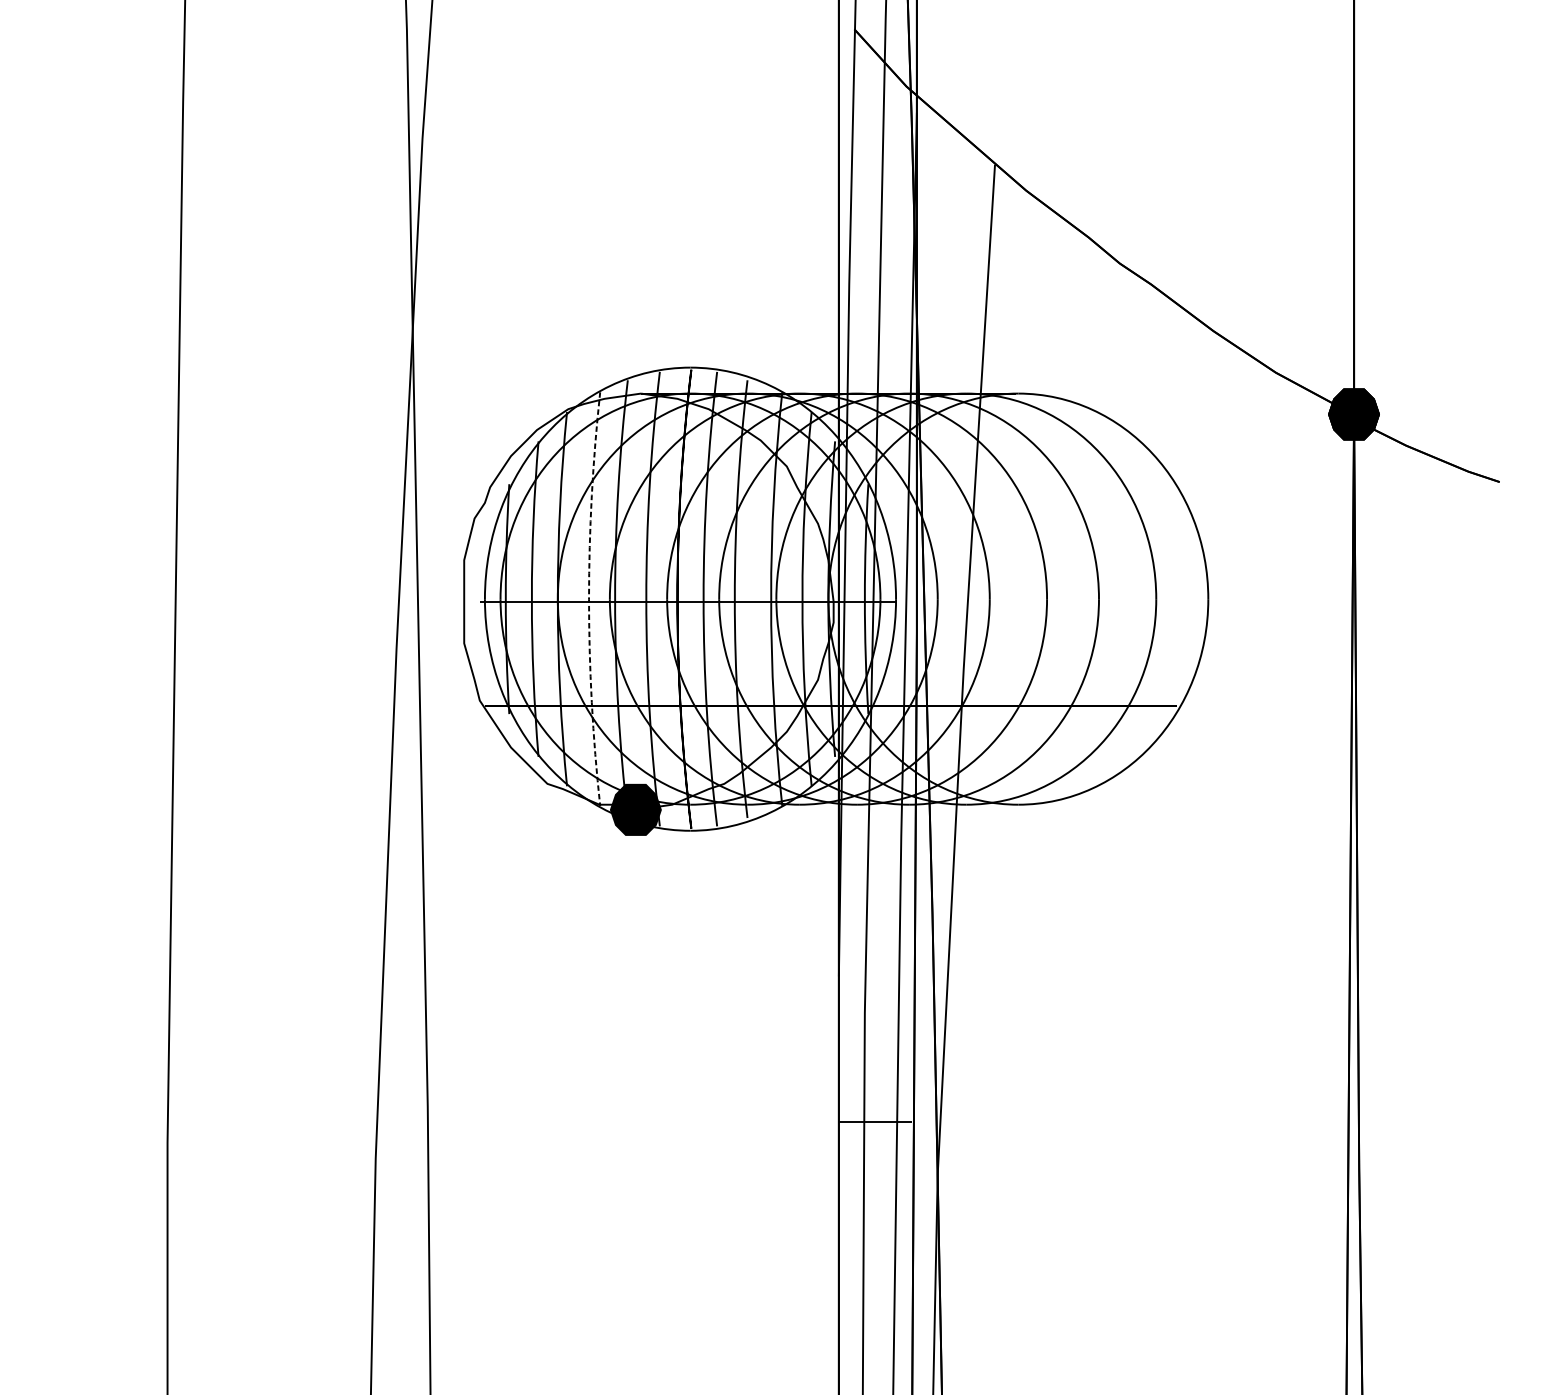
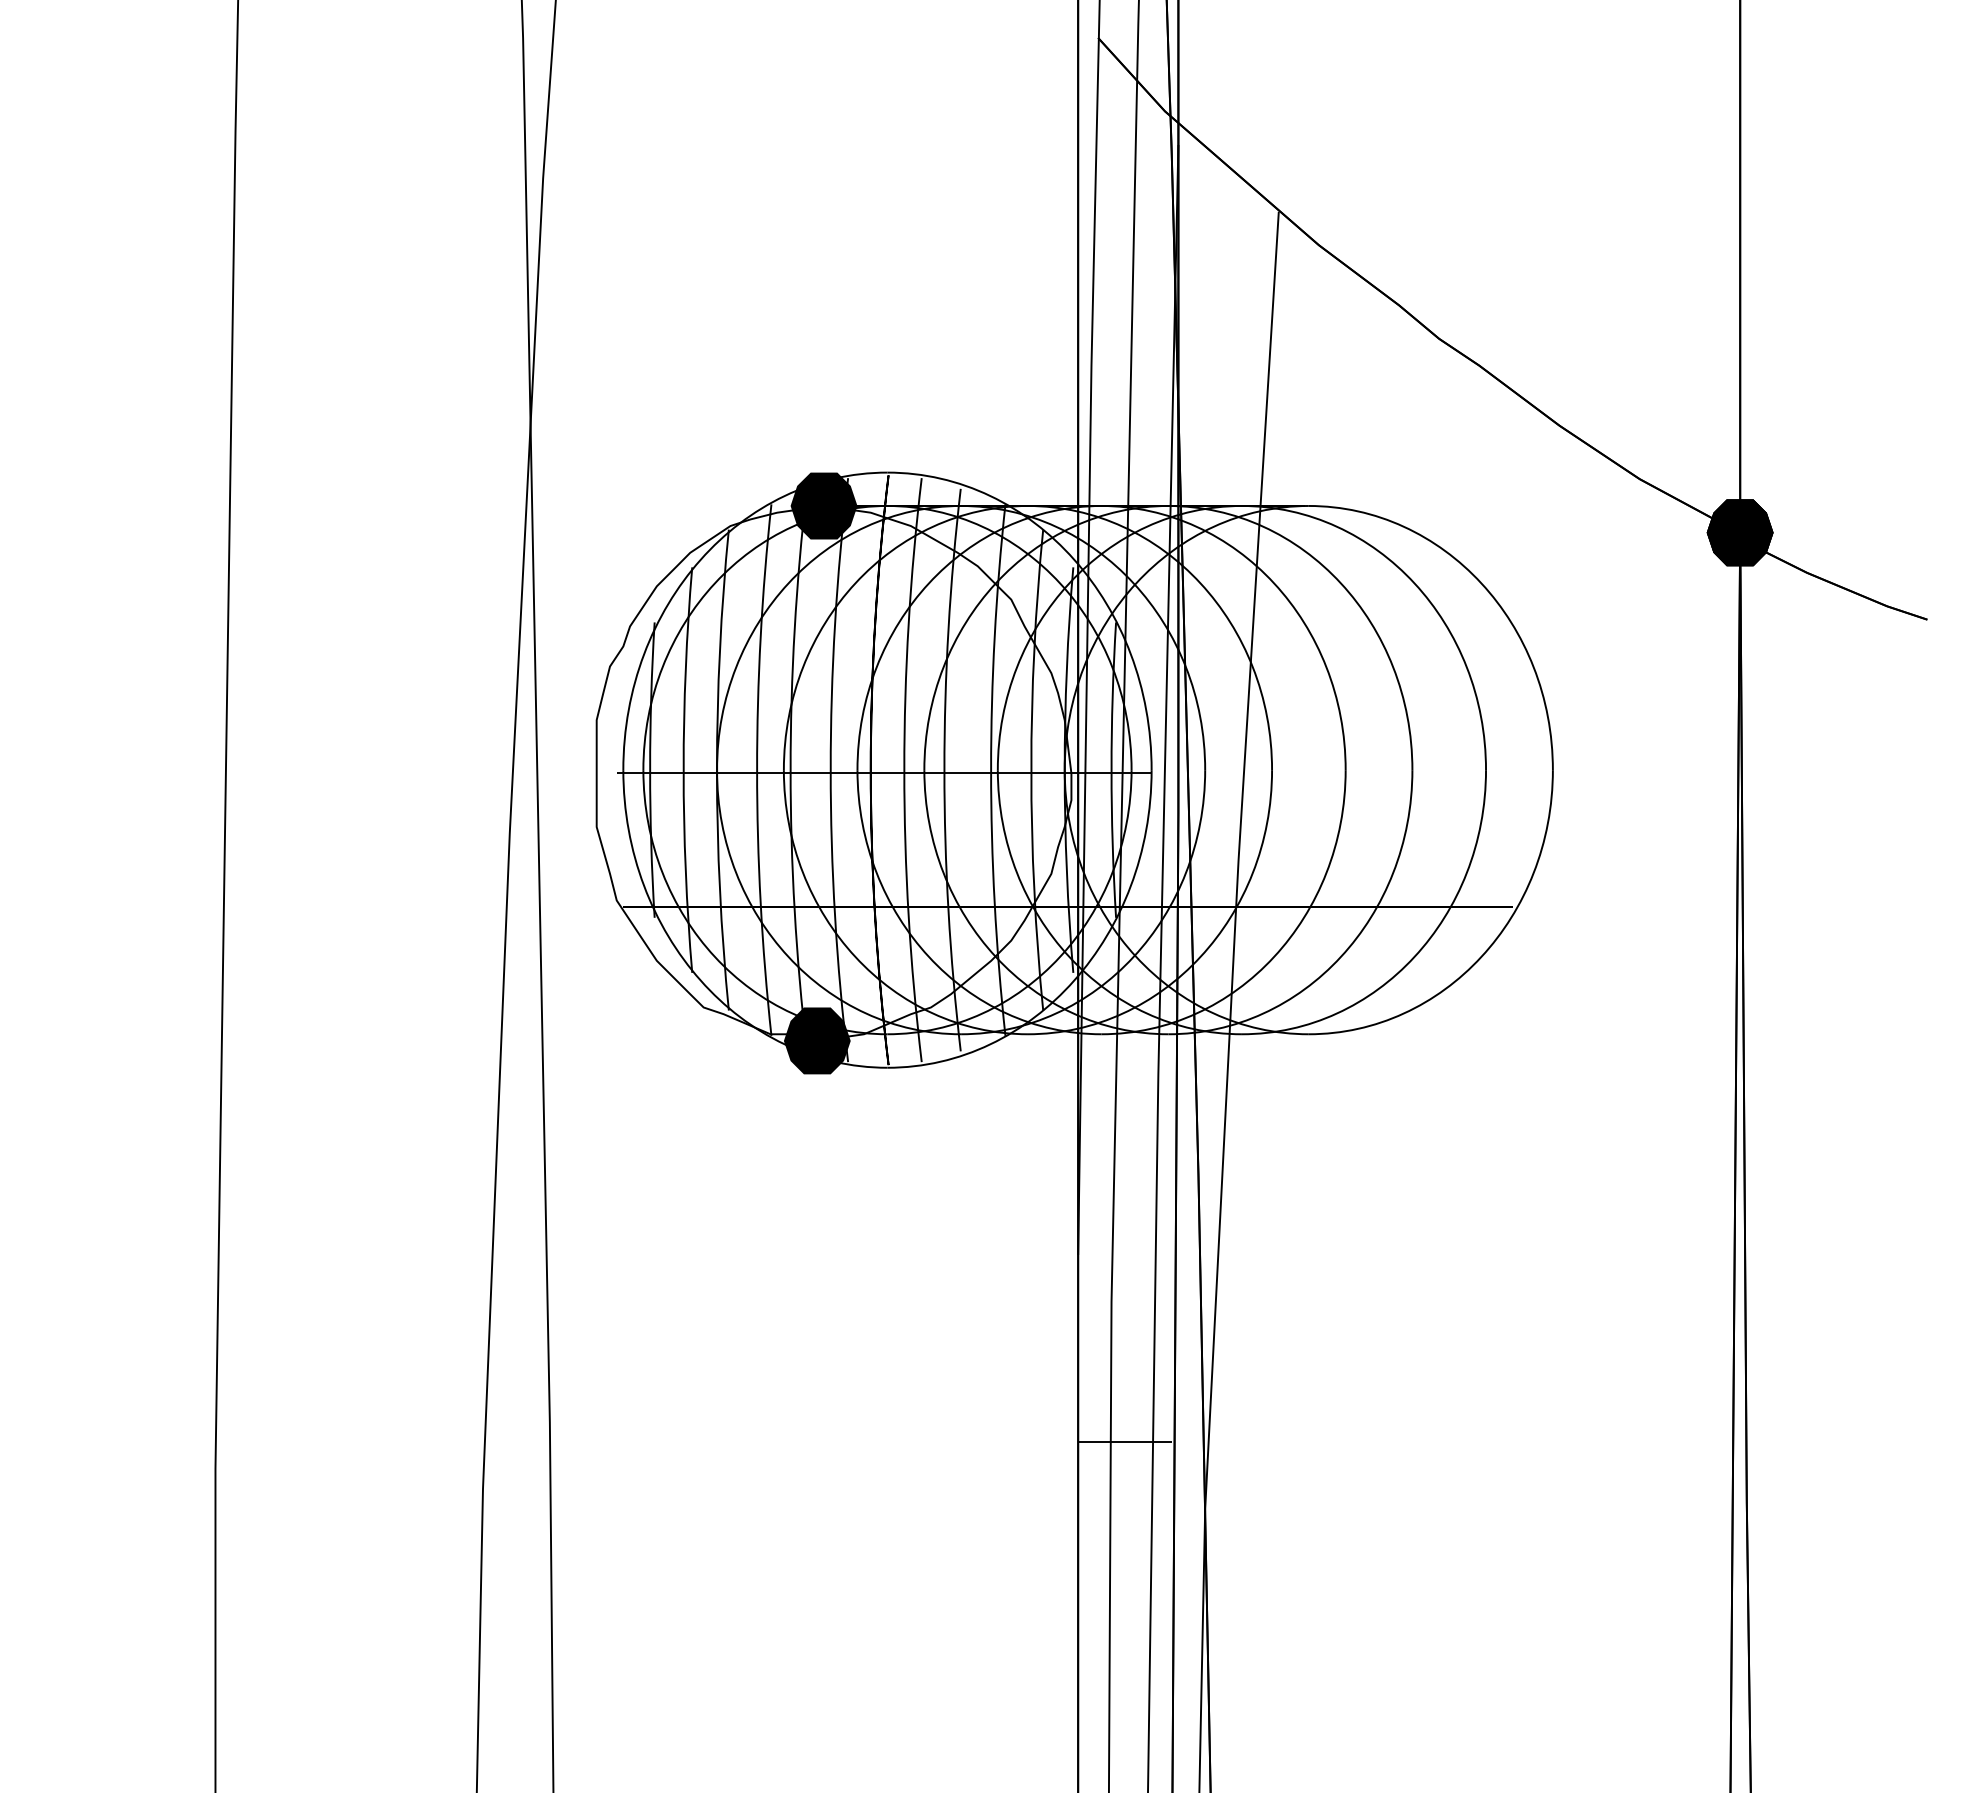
fill: (640, 393) -> (823, 505), added
arc: (589, 599) -> (757, 770), dashed -> solid

